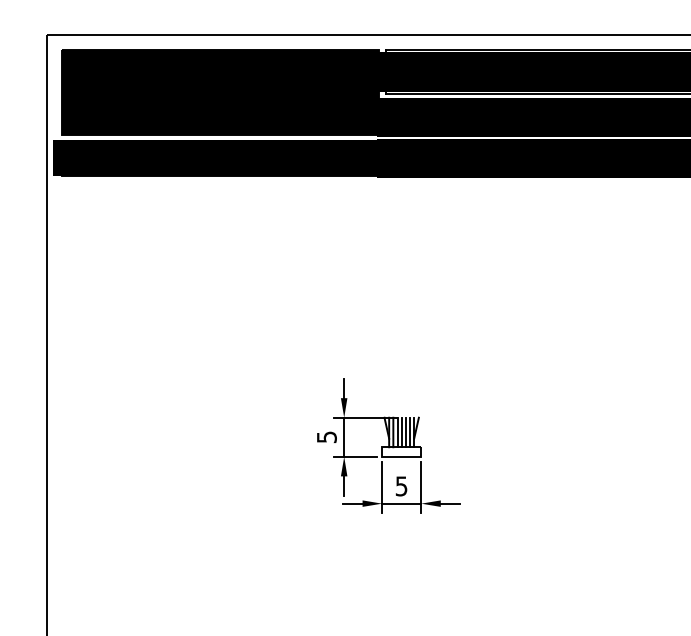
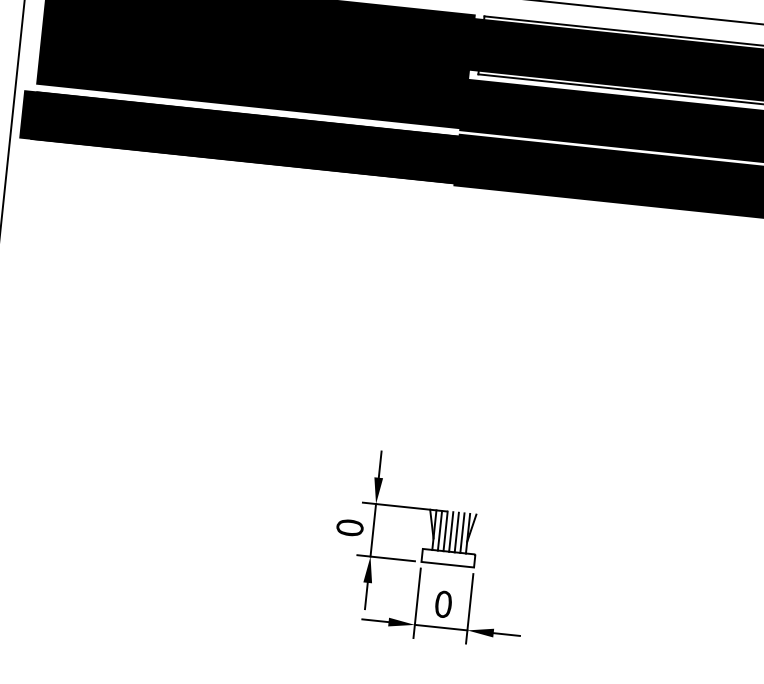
text: (326, 437) -> (349, 528), 5 -> 0
text: (401, 486) -> (443, 604), 5 -> 0

